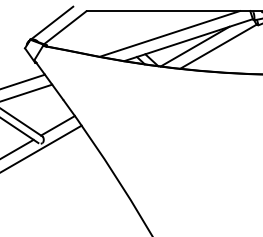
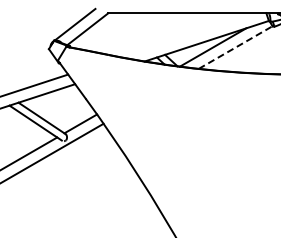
line: (169, 34) -> (188, 35), removed
line: (218, 46) -> (235, 47), solid -> dashed

